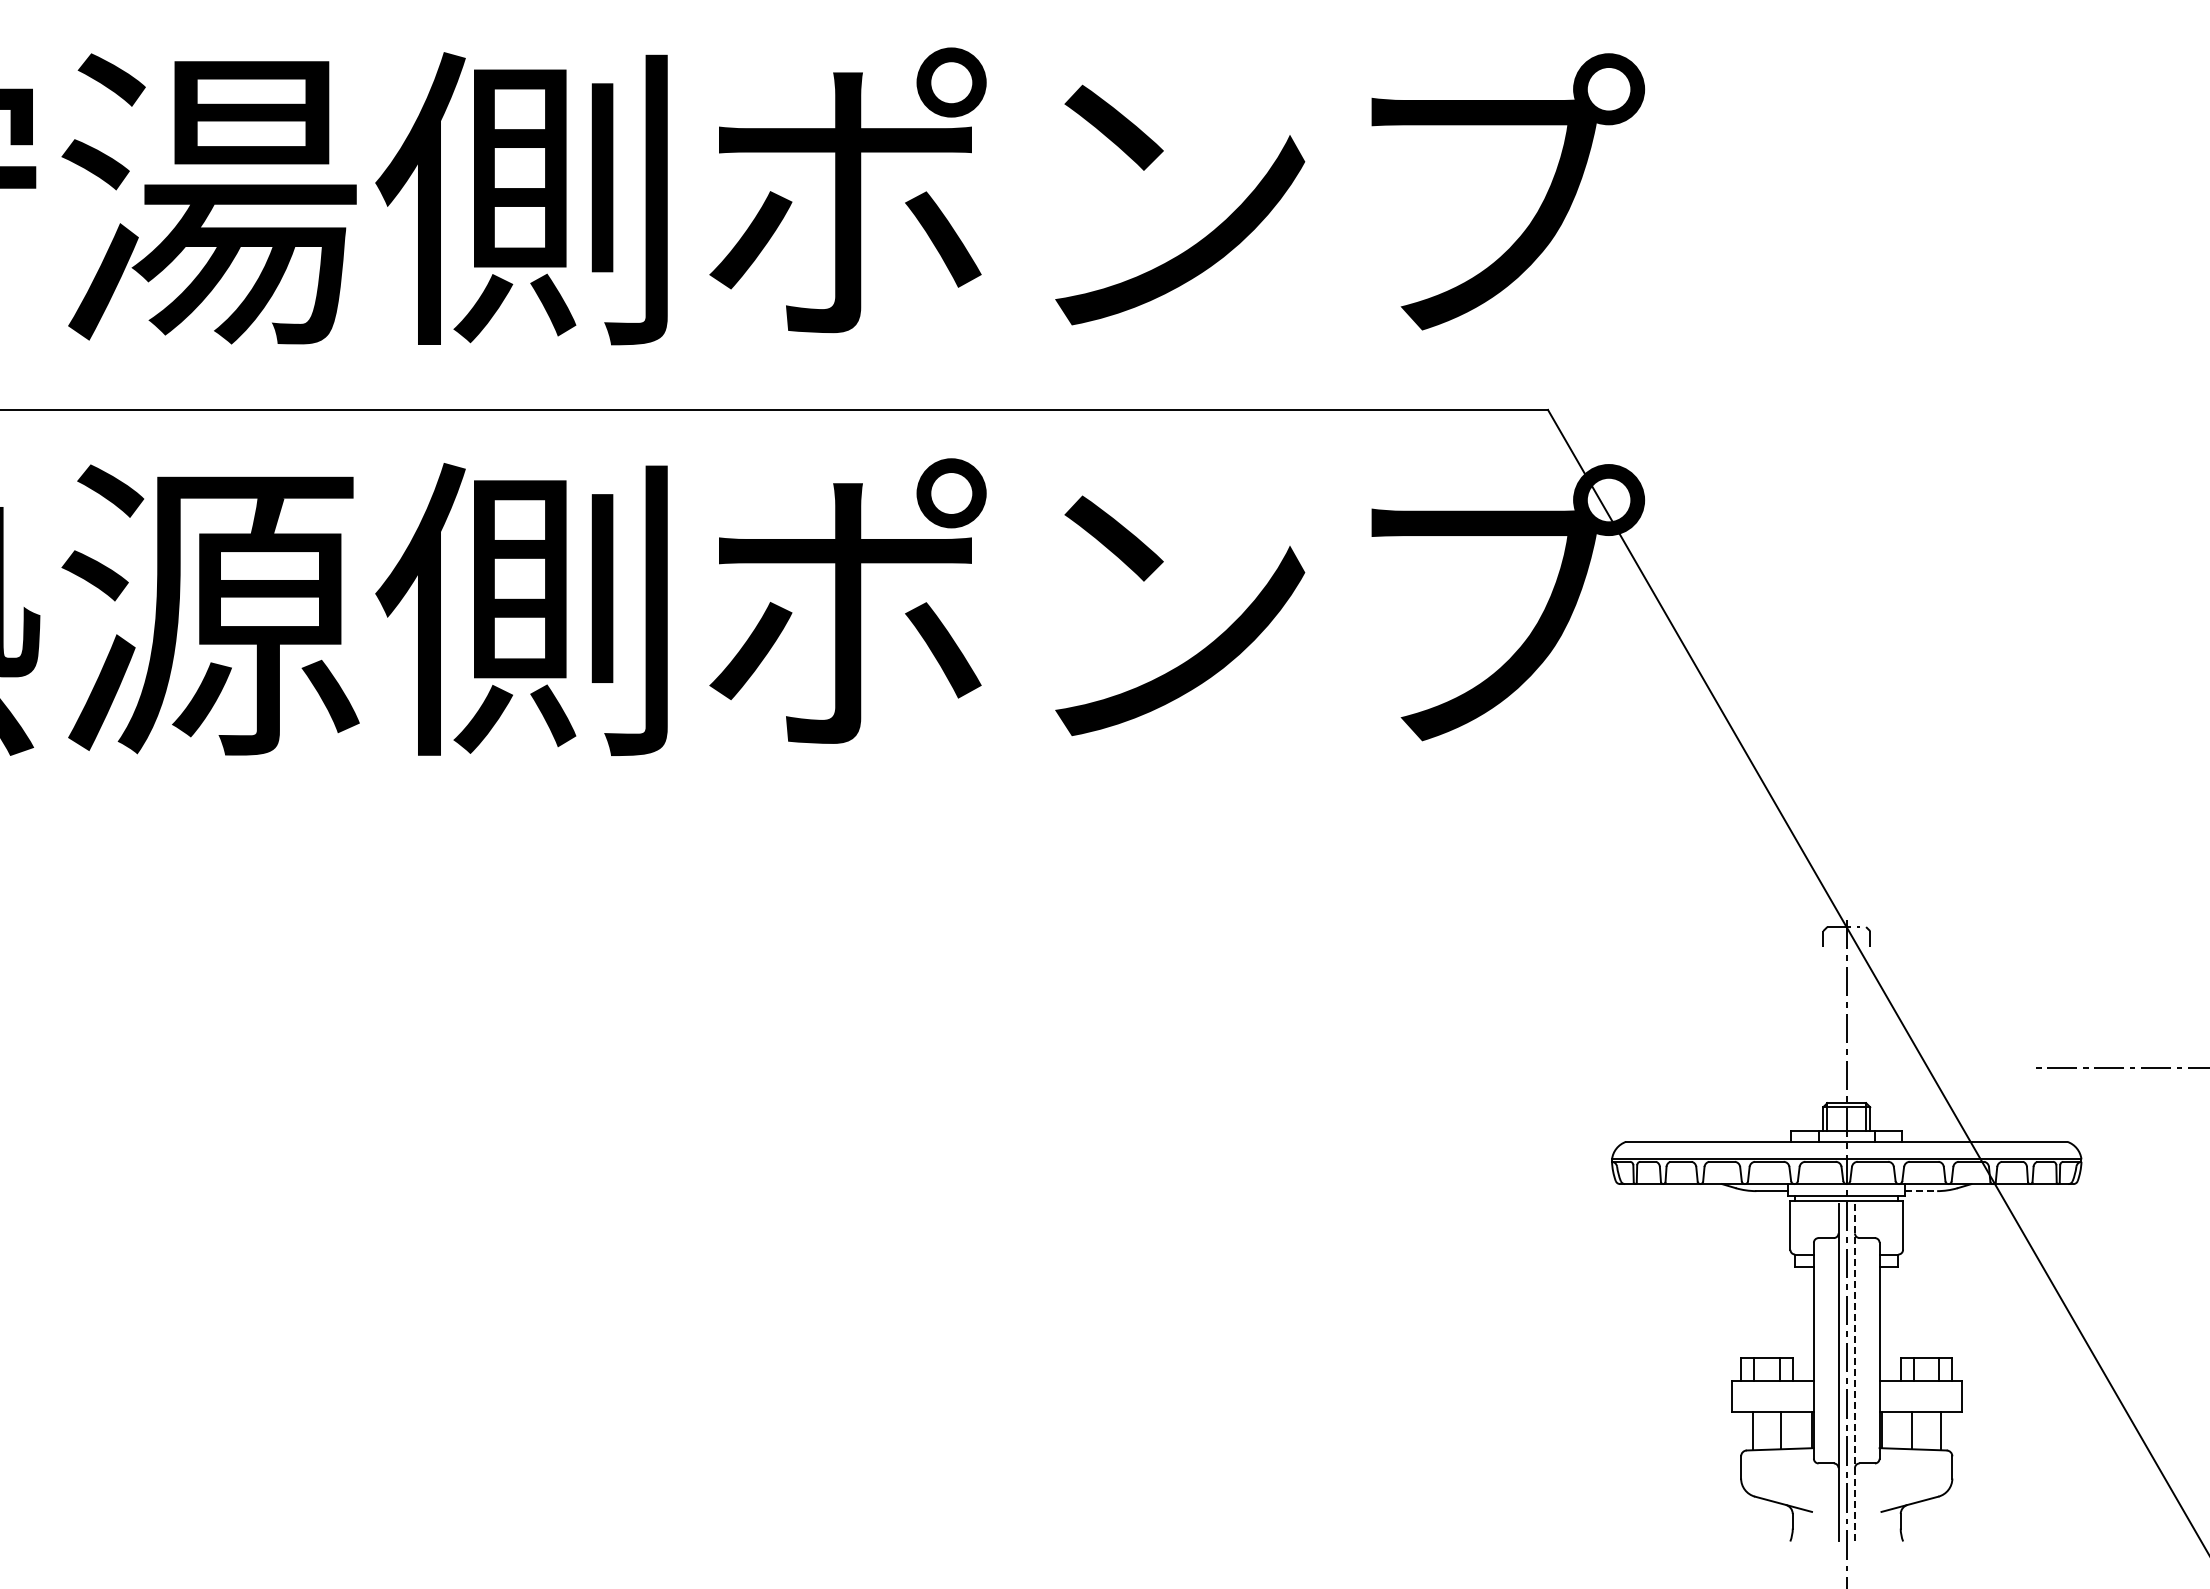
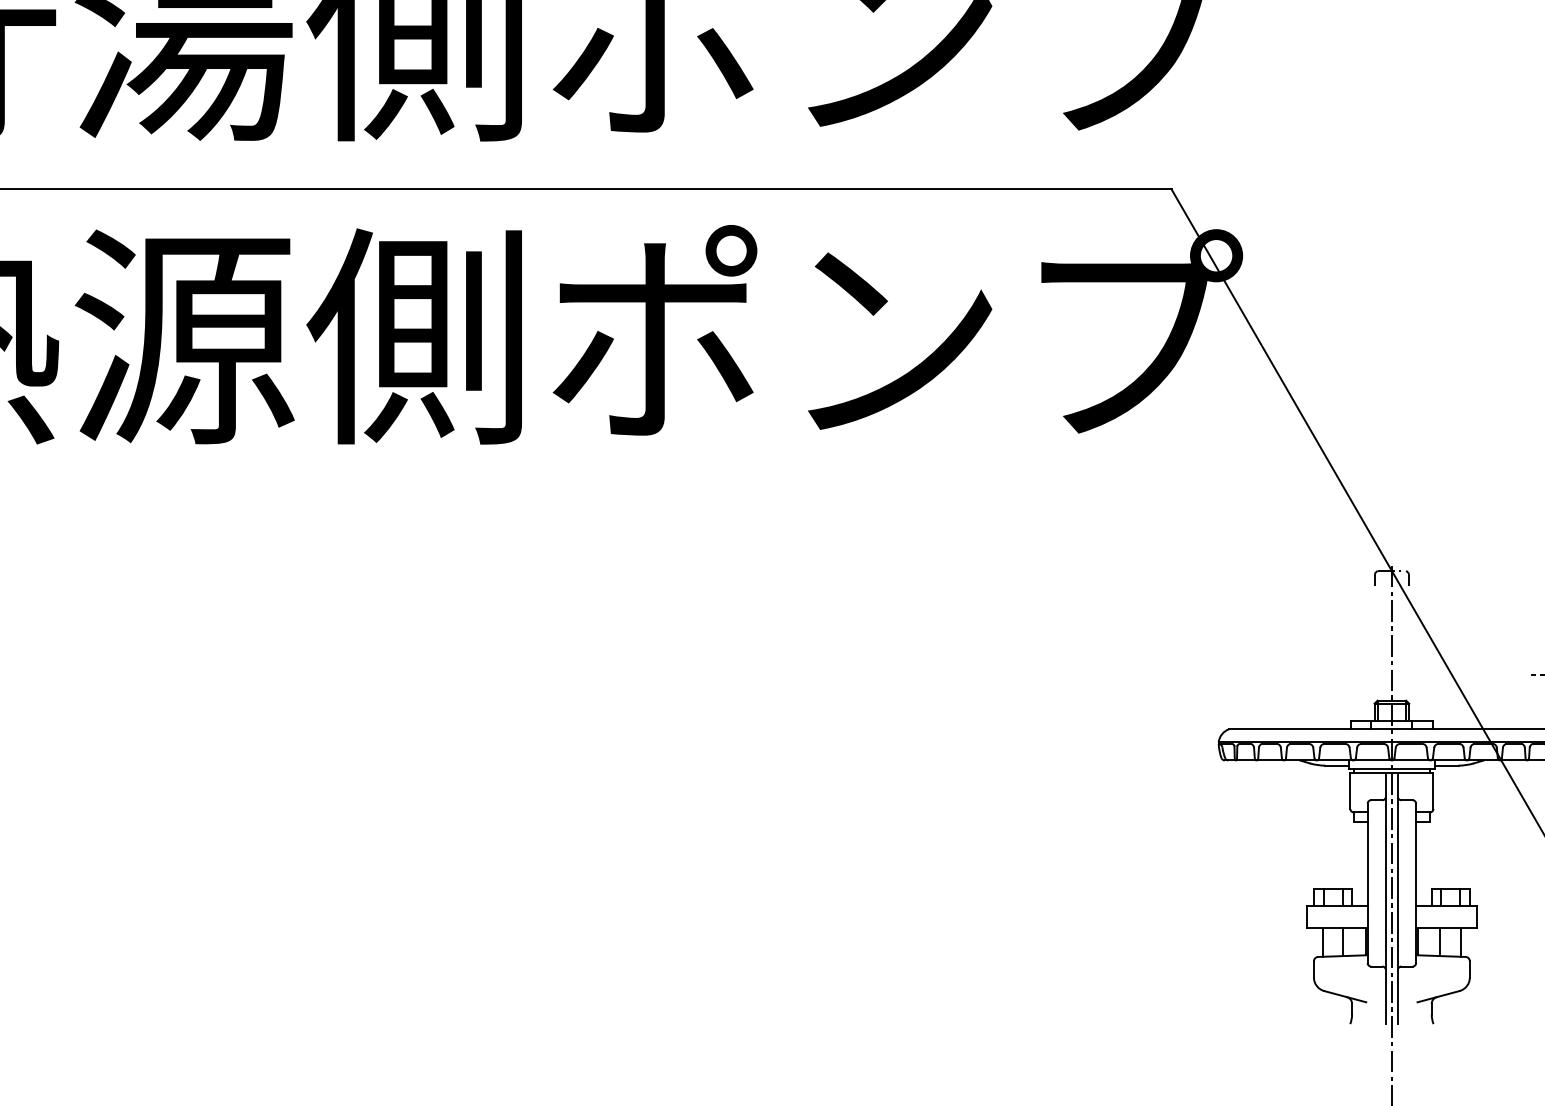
line: (1921, 1191) -> (1447, 765), dashed -> solid
line: (1854, 1372) -> (1397, 899), dashed -> solid

